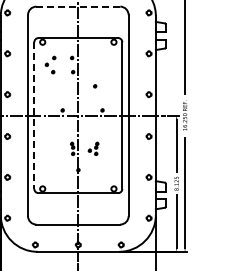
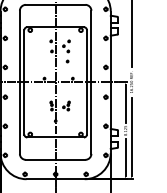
line: (78, 6) -> (55, 4), dashed -> solid
part: (50, 64) -> (66, 46), moved
line: (34, 116) -> (24, 82), dashed -> solid

